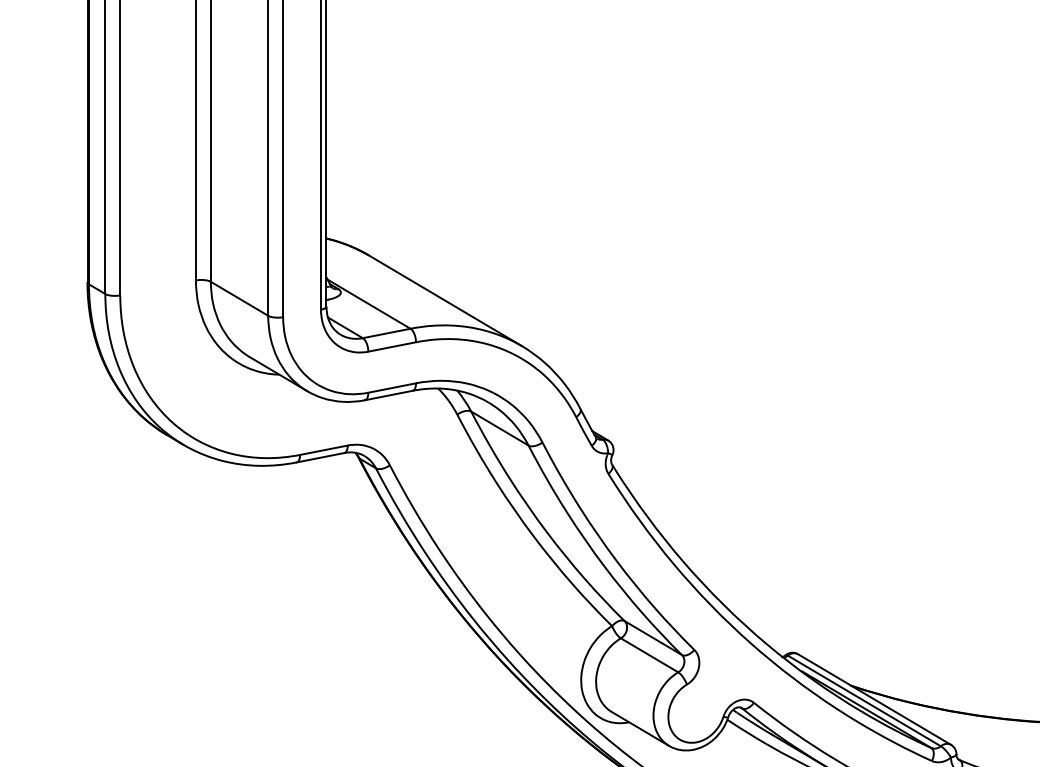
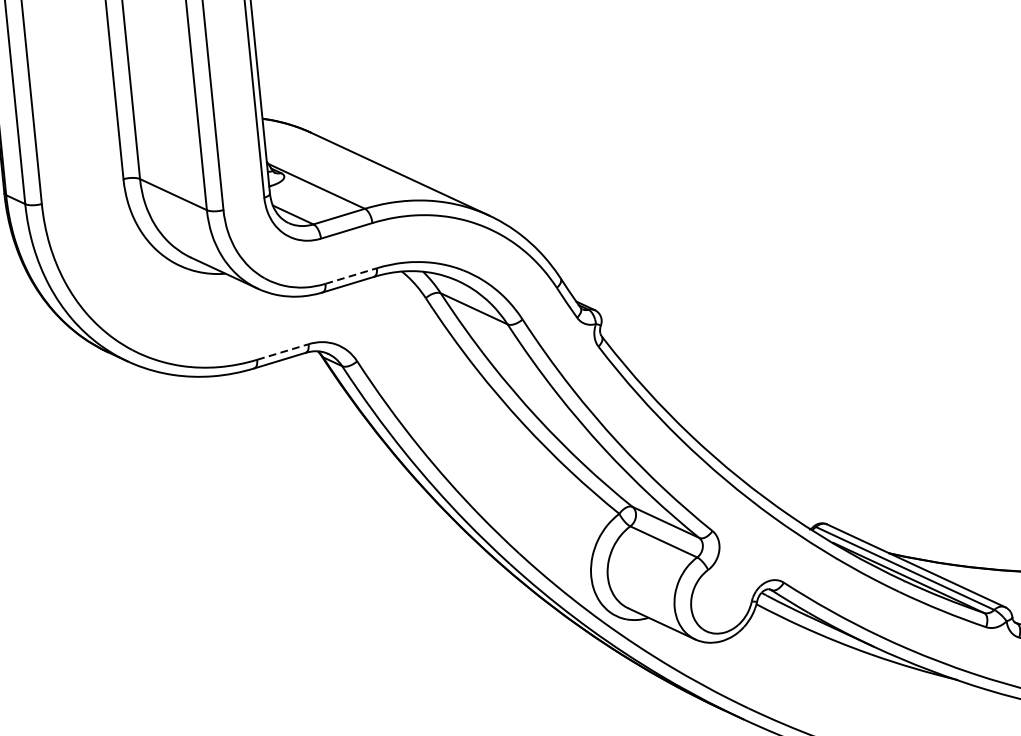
line: (392, 387) -> (351, 275), solid -> dashed
line: (324, 450) -> (283, 352), solid -> dashed

